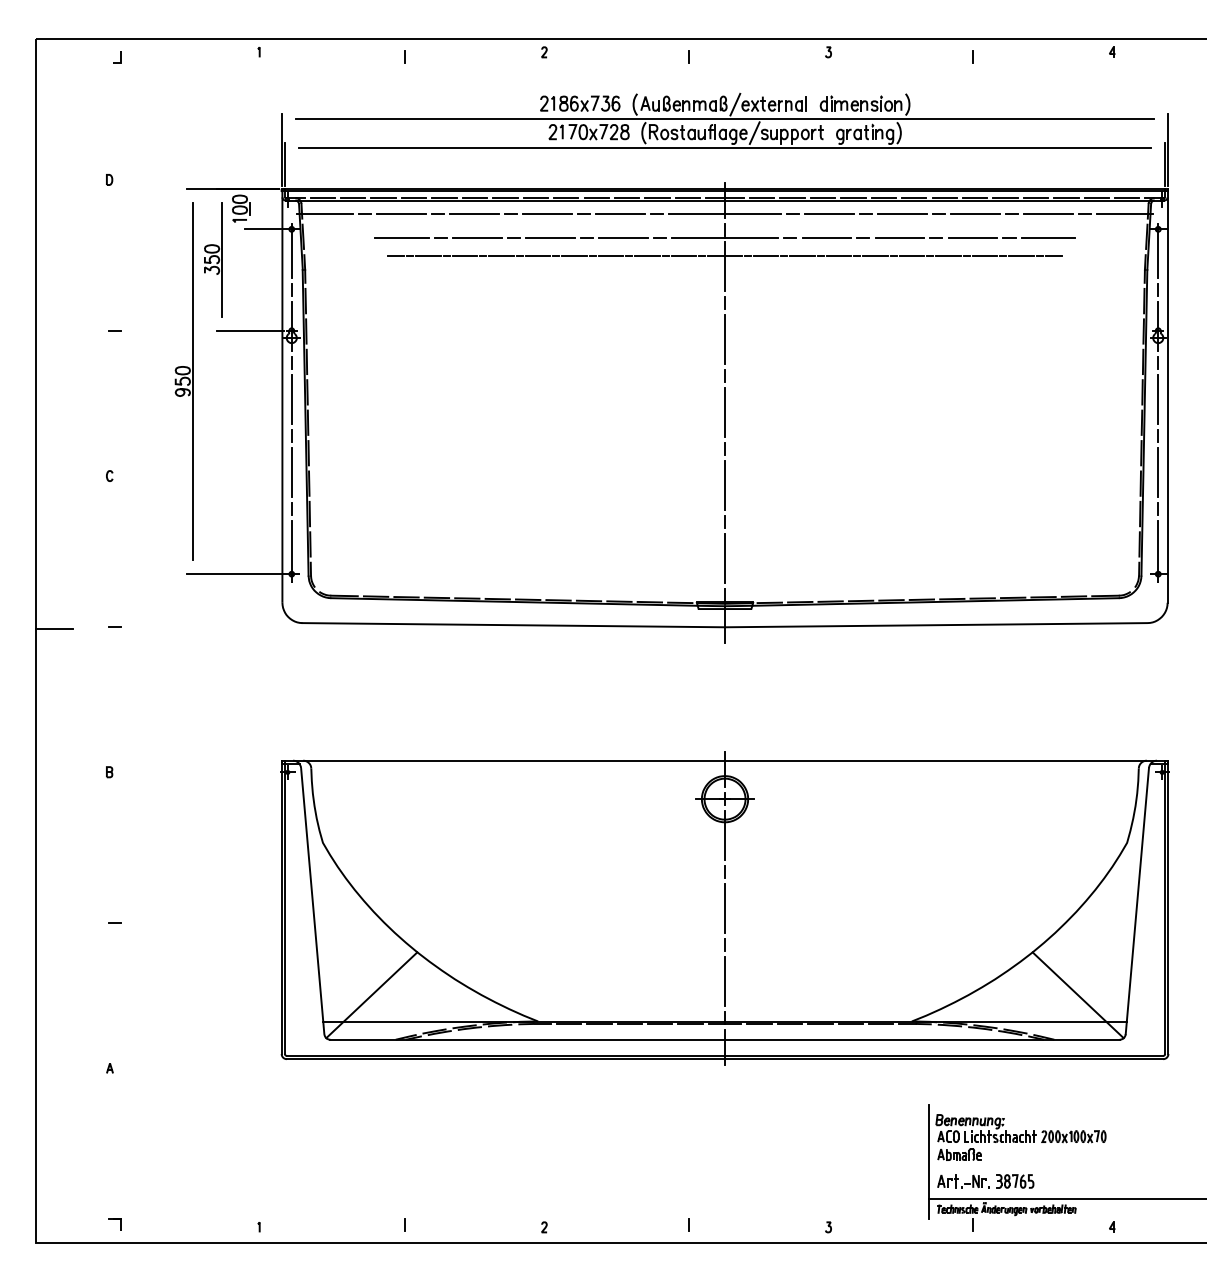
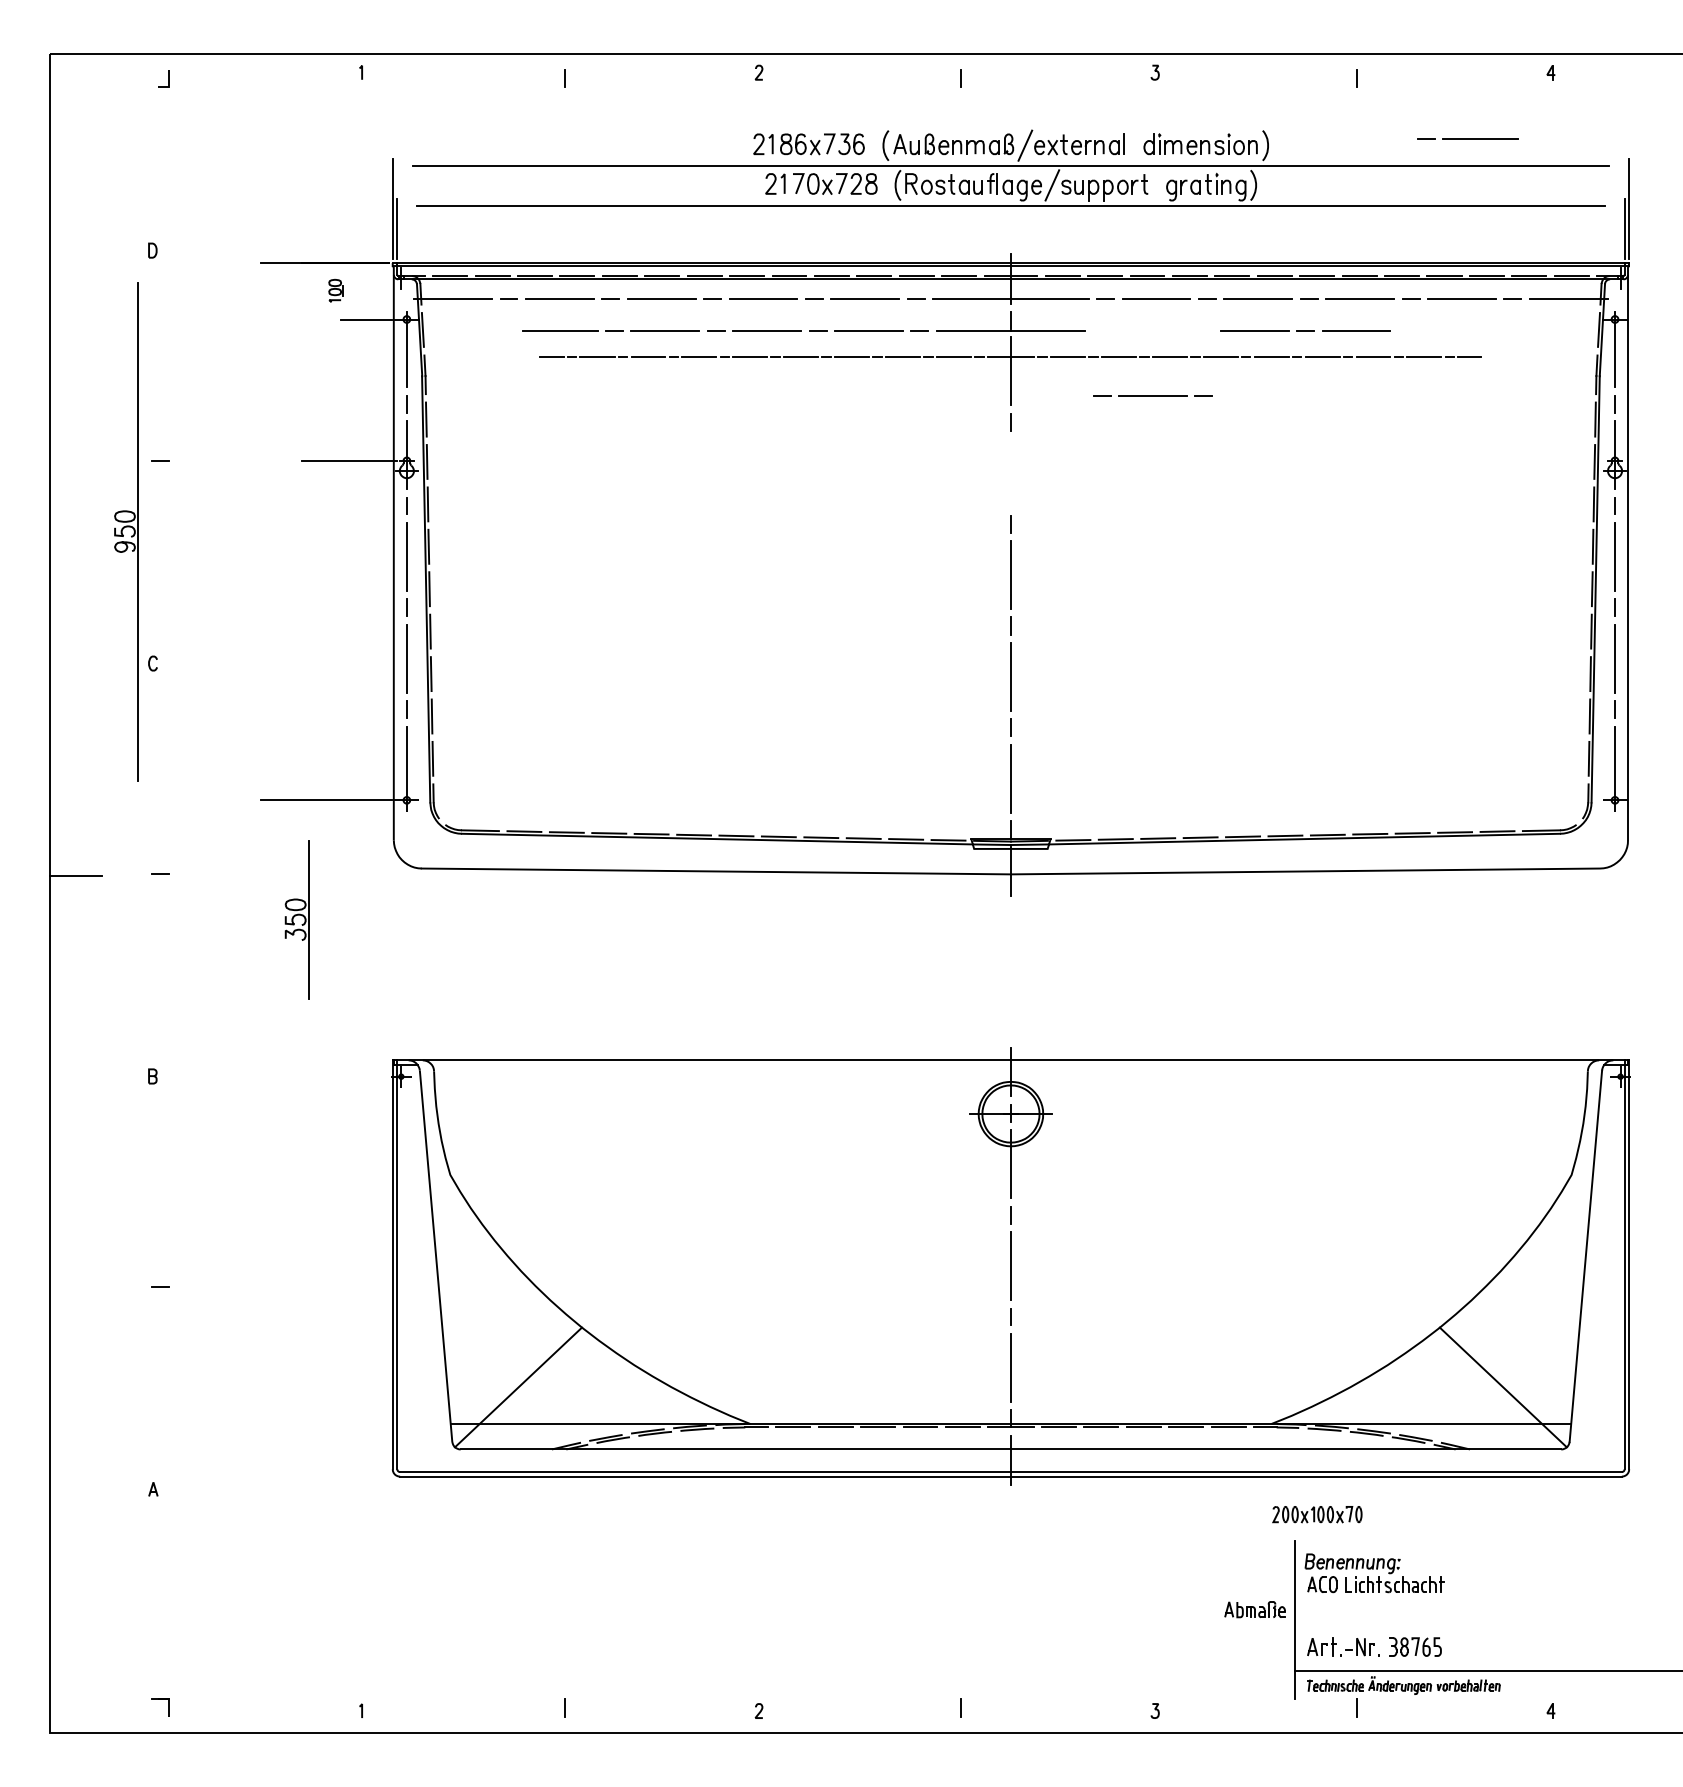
part: (240, 208) -> (335, 290), size x0.6
line: (826, 237) -> (1152, 395), moved
line: (1038, 237) -> (1467, 138), moved
part: (212, 259) -> (296, 919), moved
line: (724, 339) -> (1010, 473), removed
part: (183, 381) -> (126, 531), moved
part: (1073, 1136) -> (1317, 1514), moved
part: (959, 1154) -> (1254, 1609), moved

